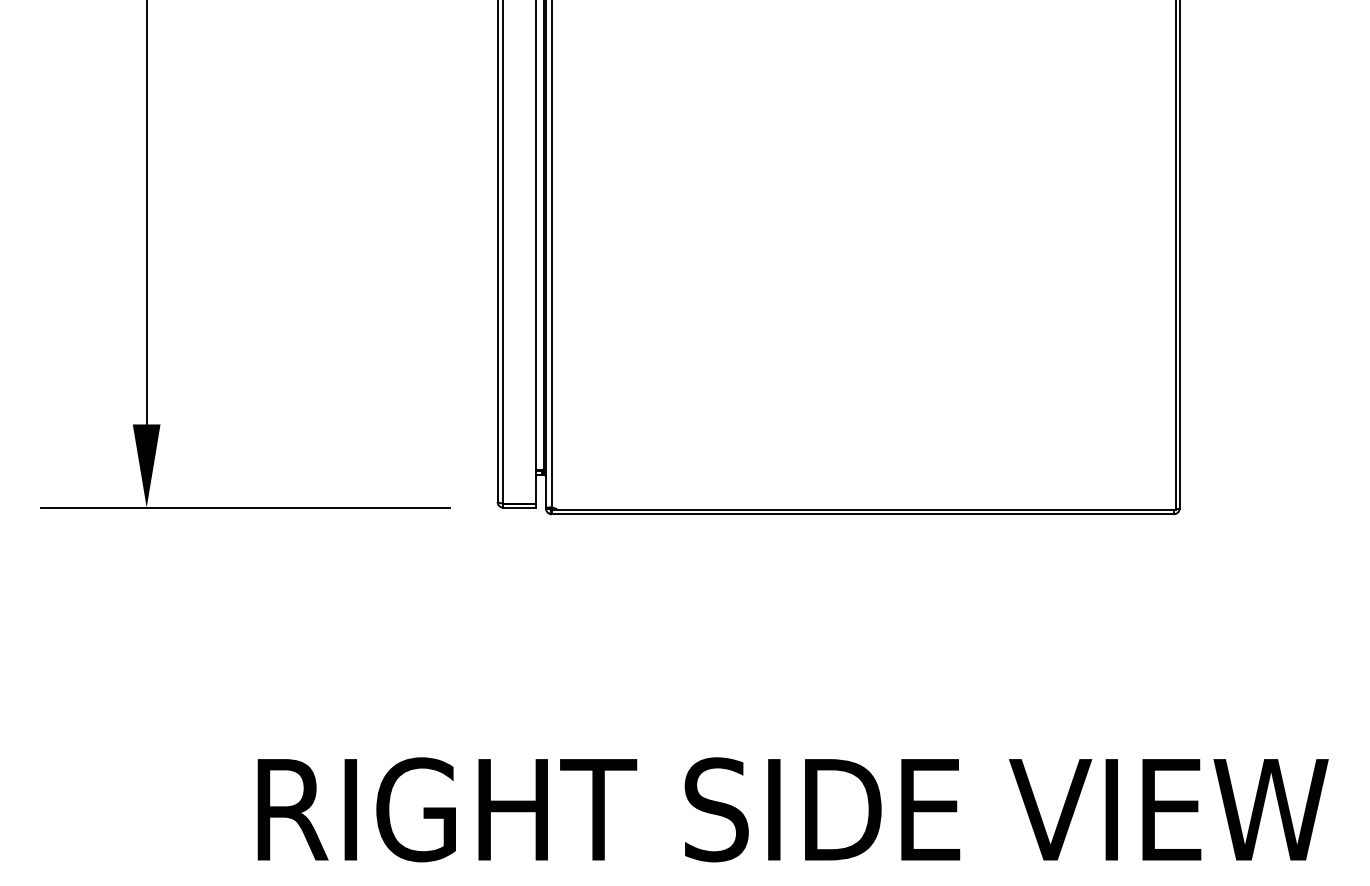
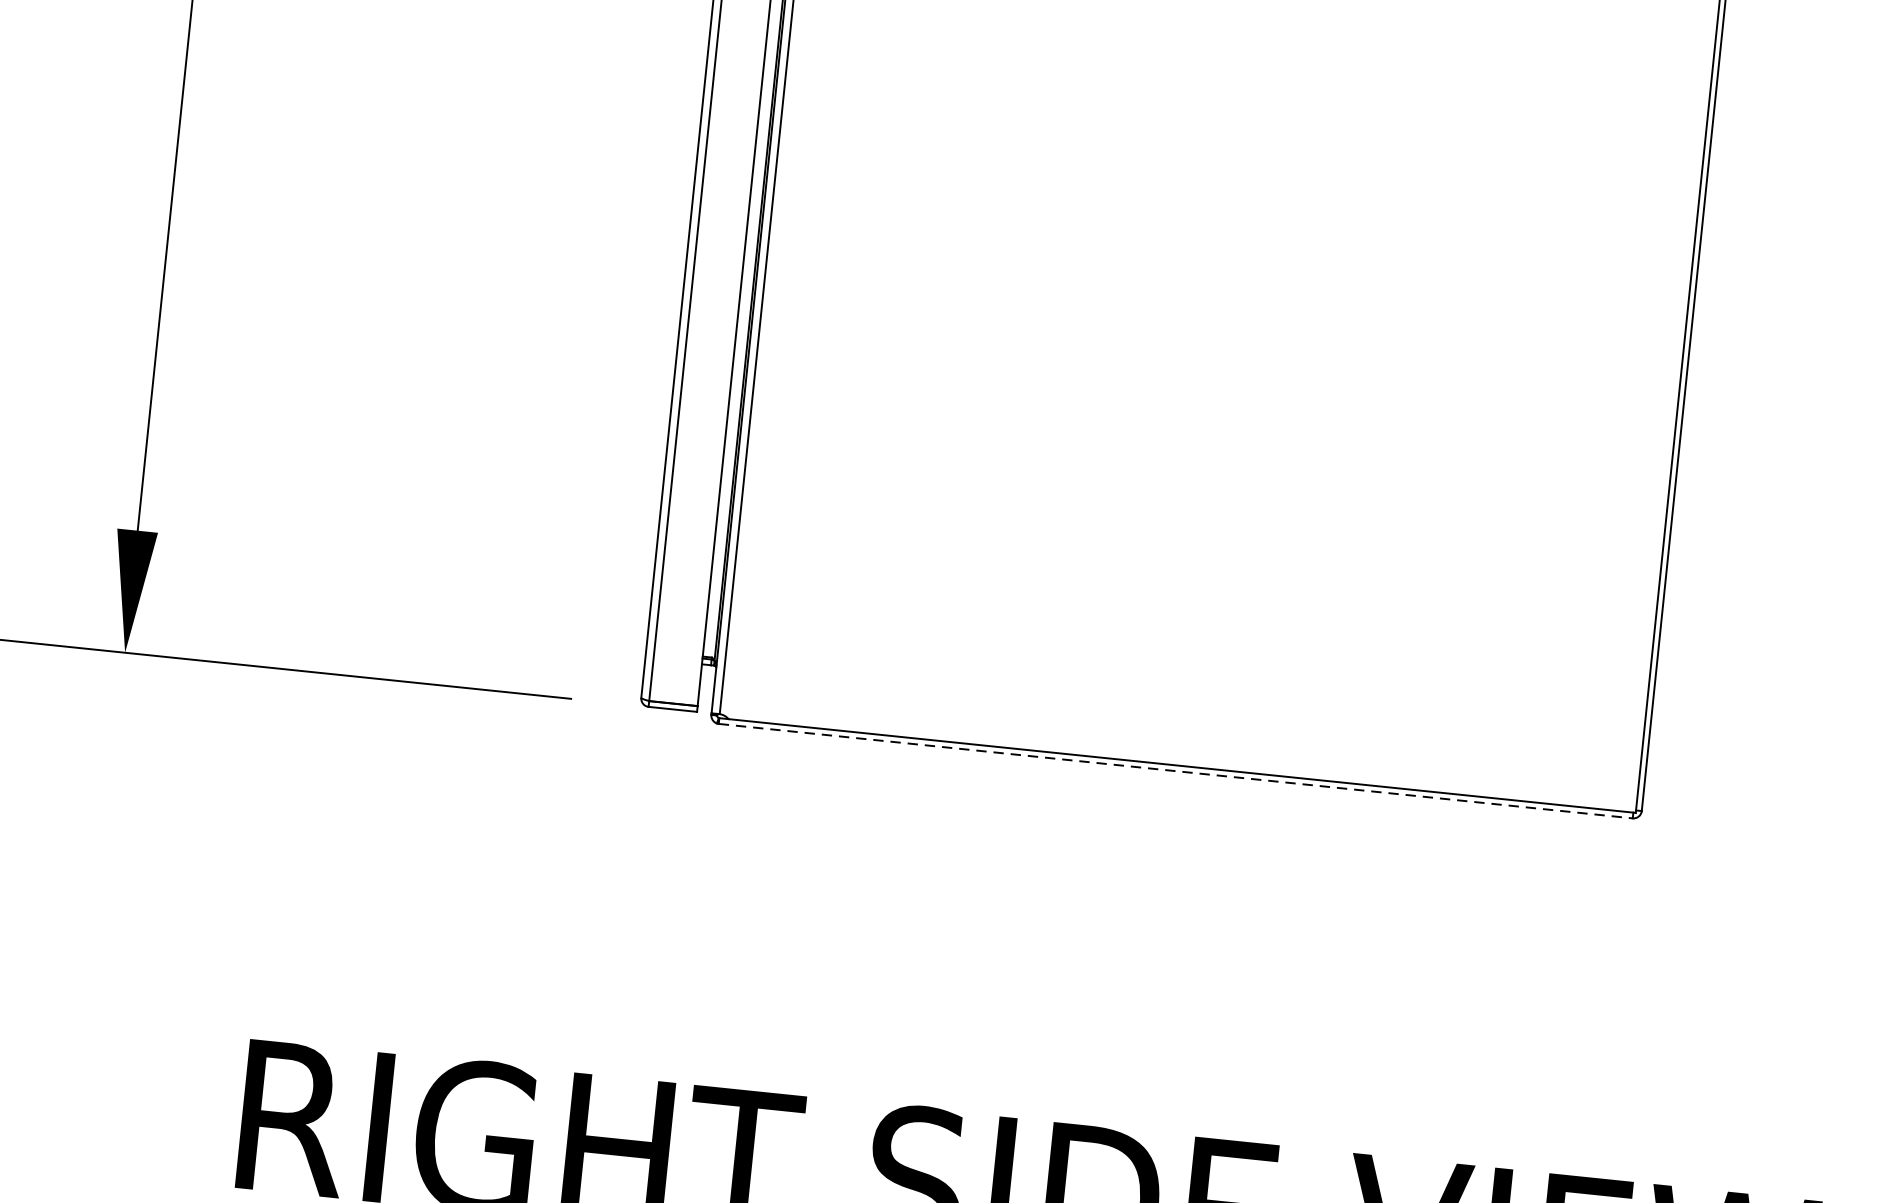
line: (863, 514) -> (1176, 771), solid -> dashed

